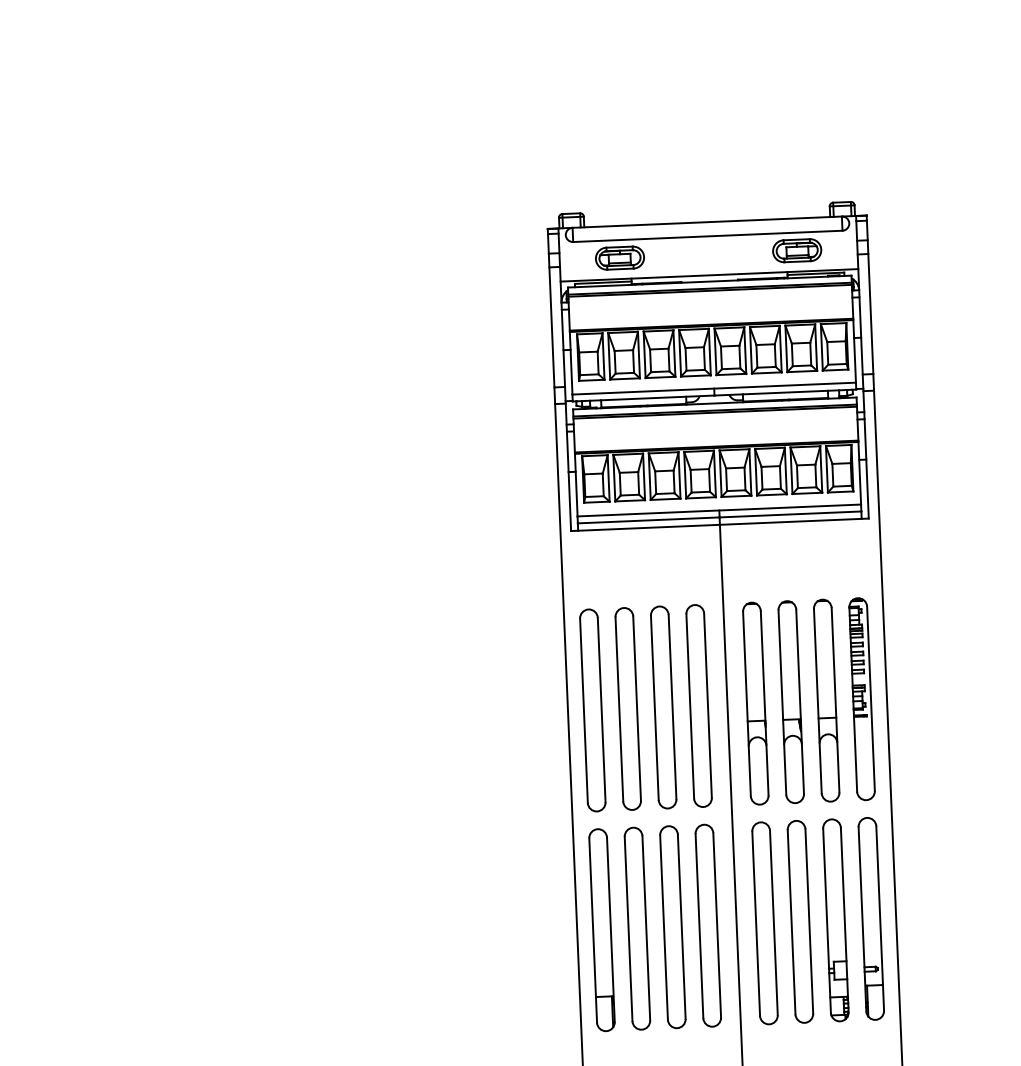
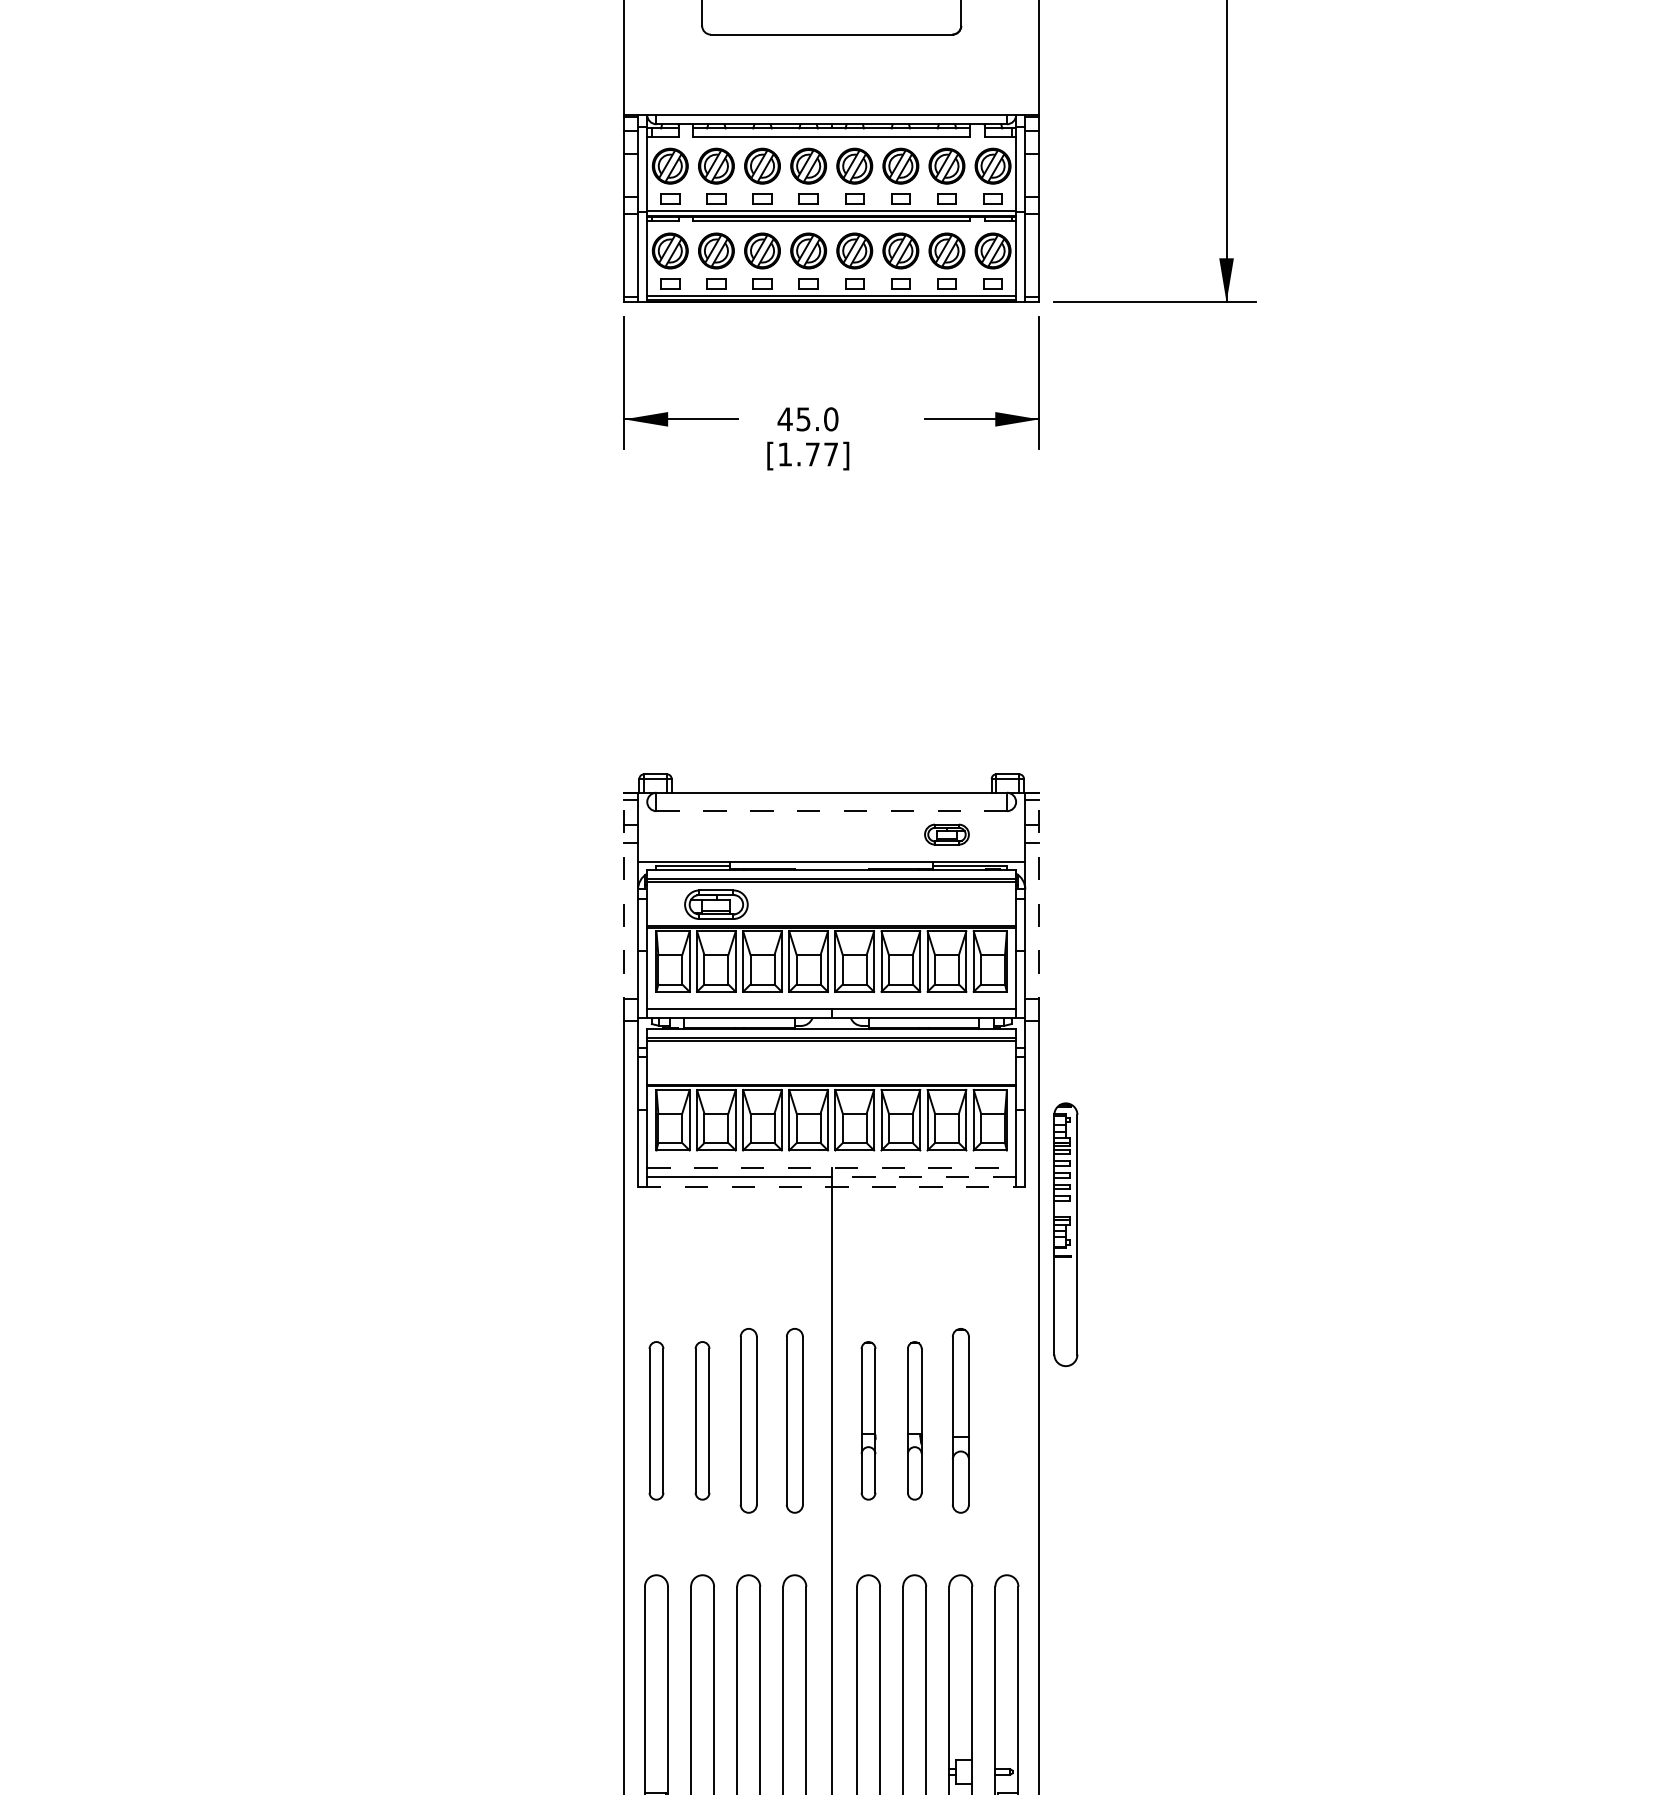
line: (708, 236) -> (832, 811), solid -> dashed
part: (796, 250) -> (946, 834), size x0.7
part: (620, 257) -> (716, 904), moved
line: (870, 302) -> (1039, 906), solid -> dashed
line: (551, 316) -> (624, 906), solid -> dashed
line: (719, 510) -> (832, 1167), solid -> dashed
line: (790, 514) -> (923, 1176), solid -> dashed
line: (719, 524) -> (831, 1186), solid -> dashed
part: (861, 699) -> (1065, 1234), moved
part: (826, 700) -> (960, 1420), size x0.7
part: (791, 701) -> (914, 1420), size x0.6
part: (755, 703) -> (868, 1420), size x0.6
part: (698, 705) -> (794, 1420), size x0.7
part: (663, 707) -> (748, 1420), size x0.7
part: (628, 708) -> (702, 1420), size x0.6
part: (592, 710) -> (656, 1420), size x0.6

